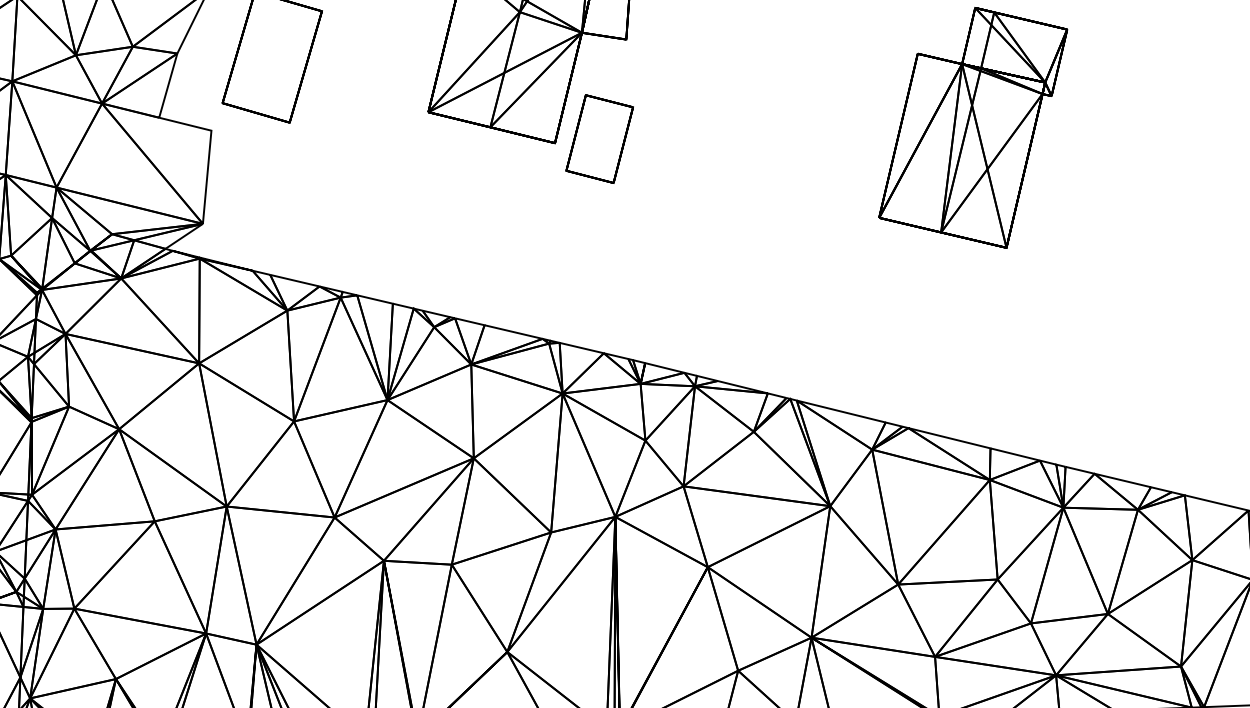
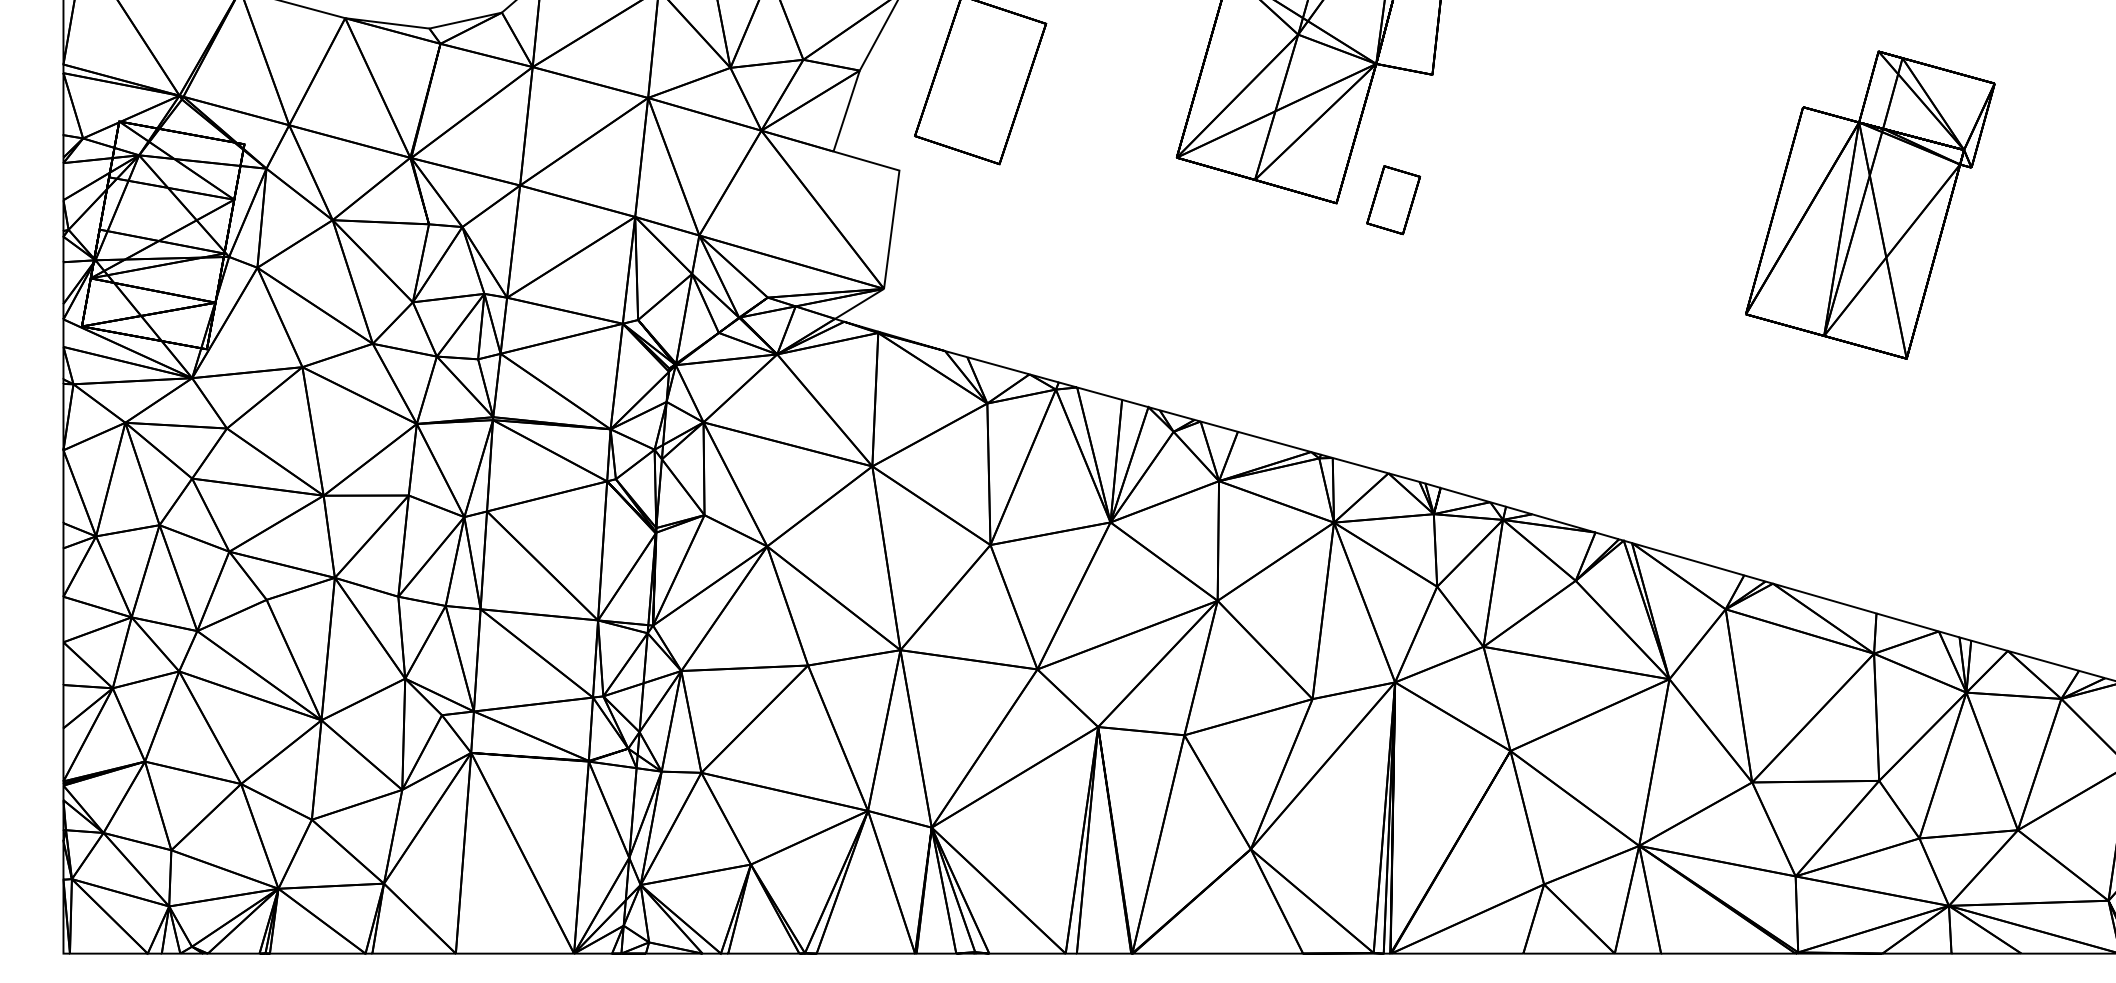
part: (599, 138) -> (1393, 199), size x0.6

